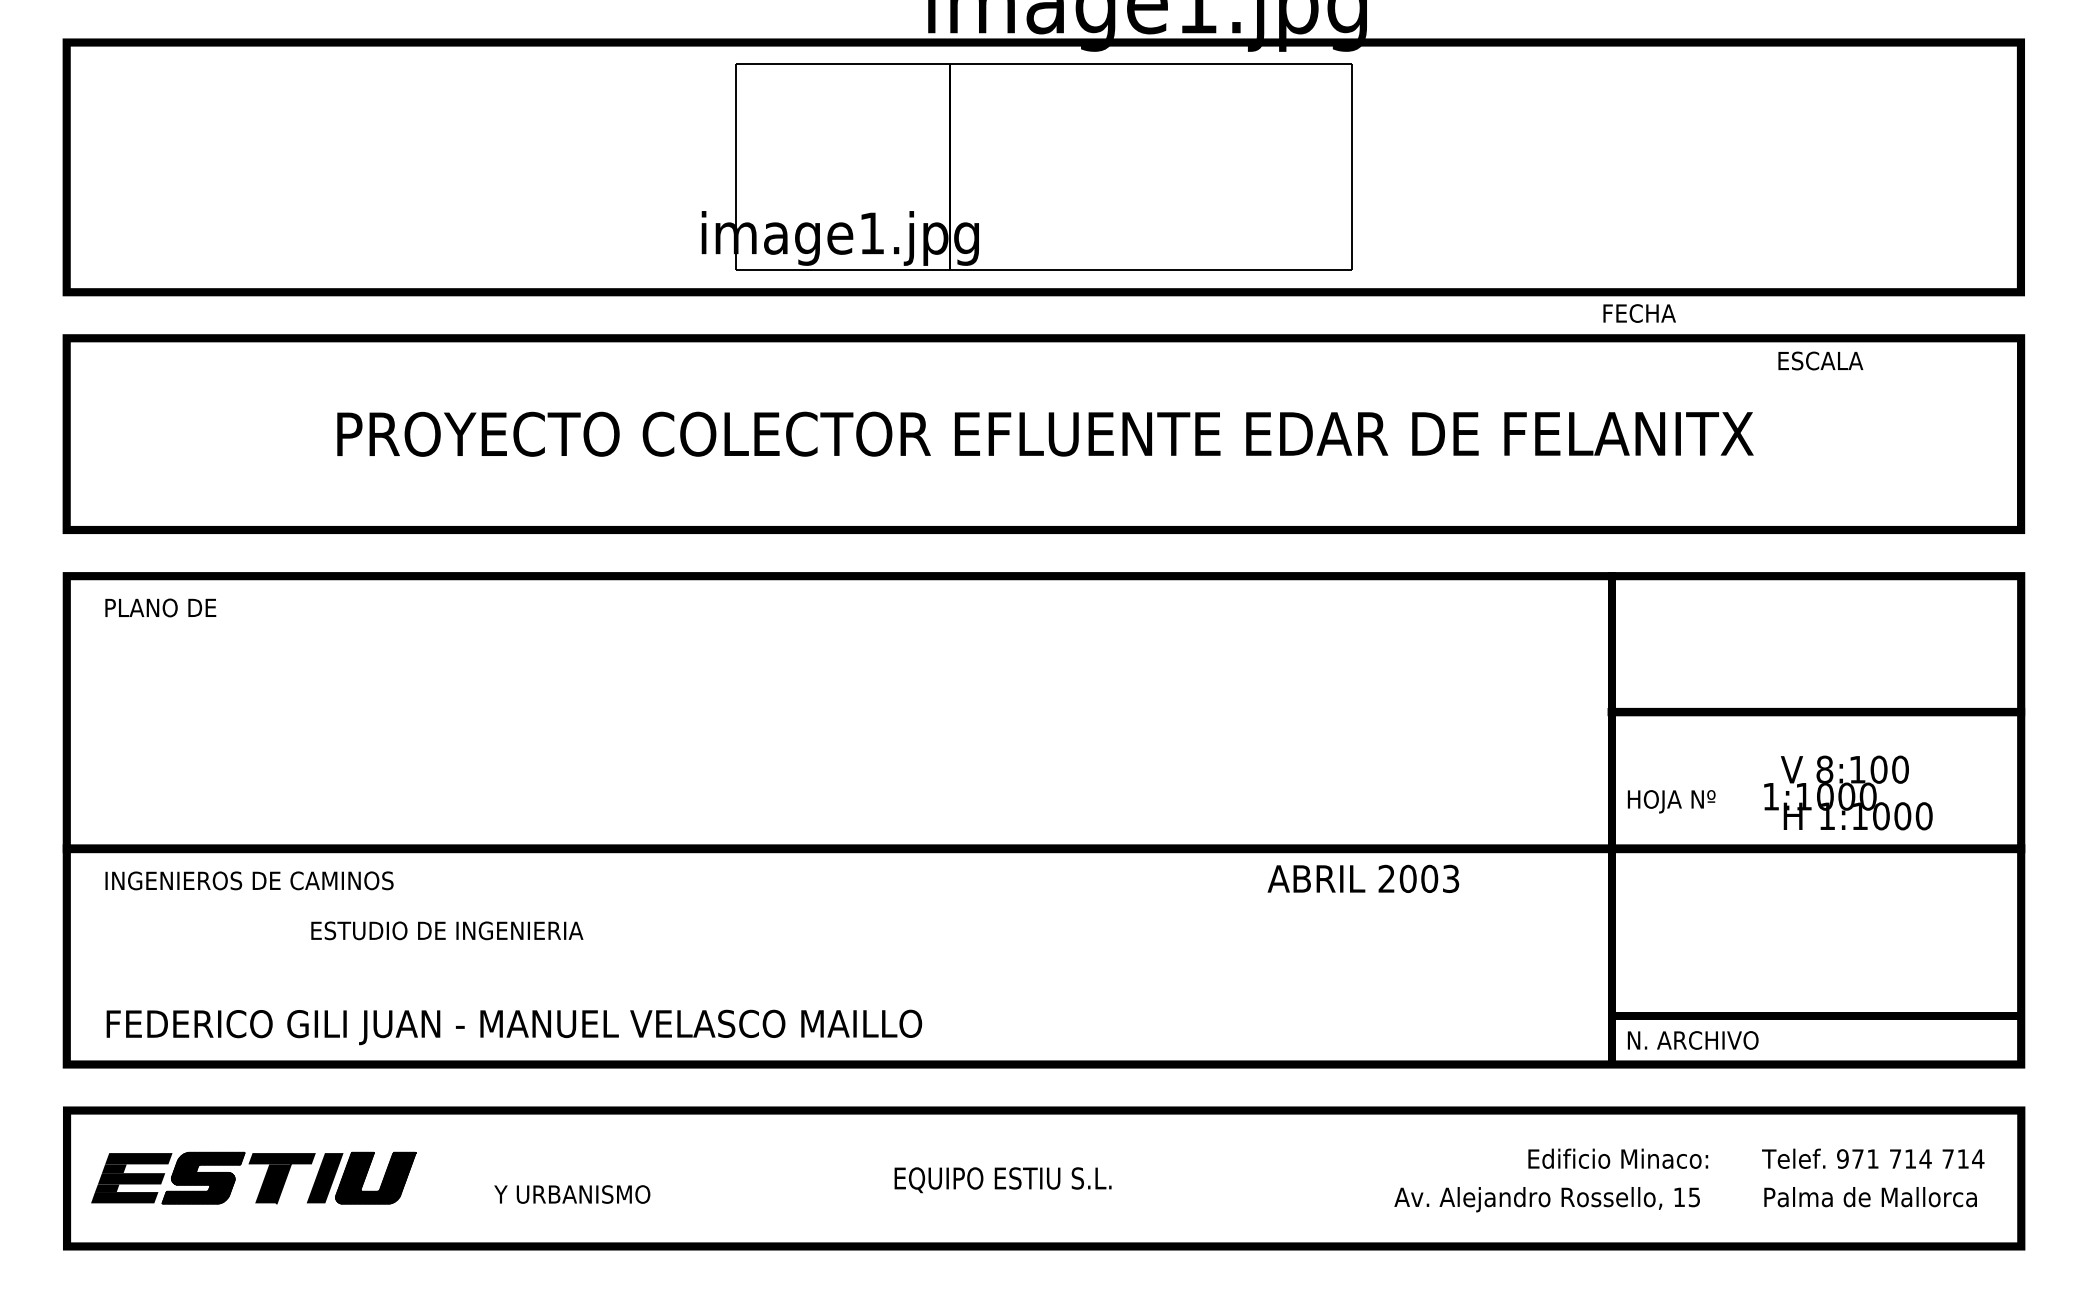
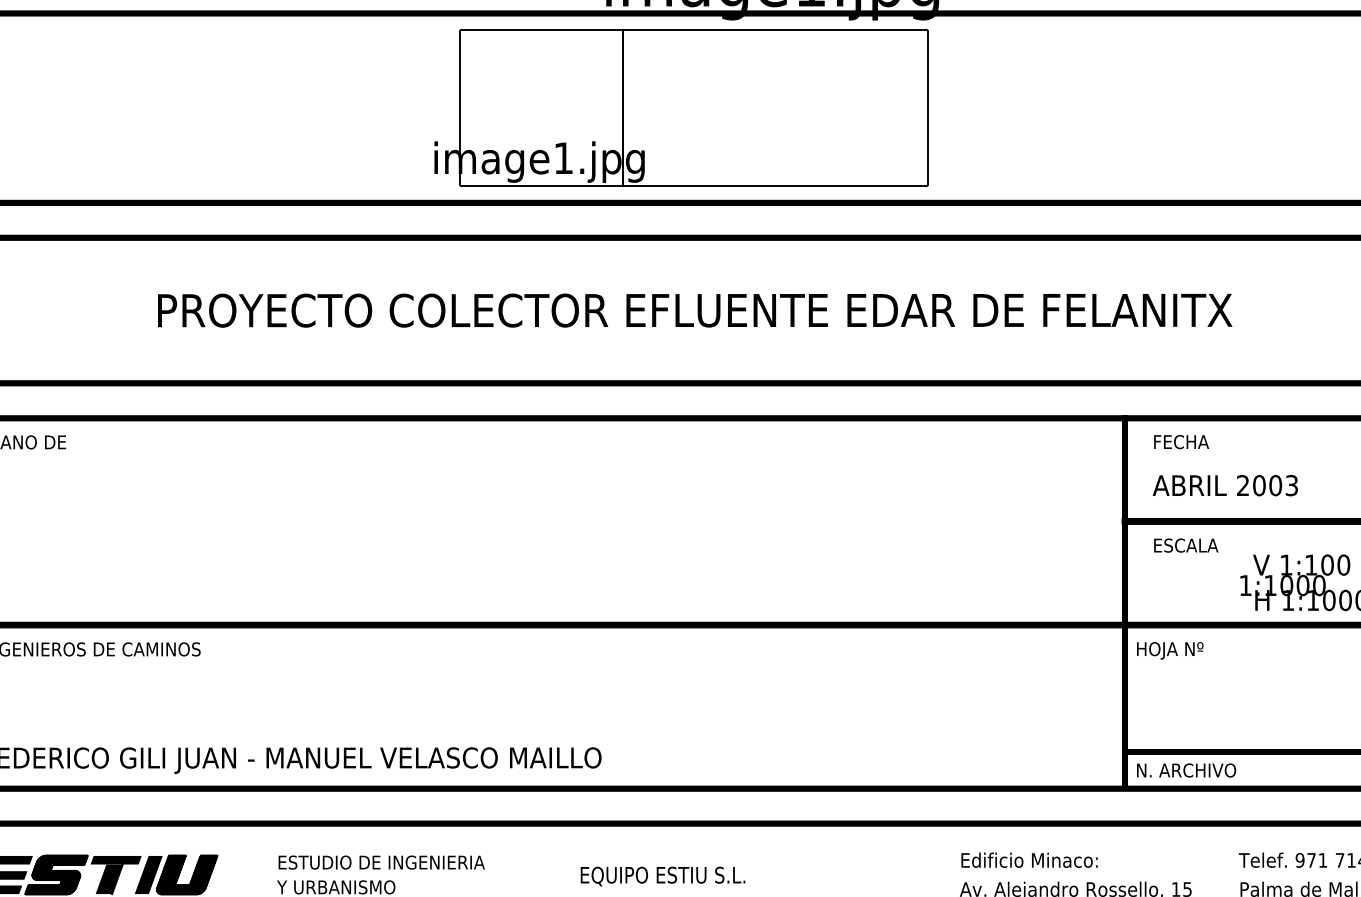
text: (1639, 313) -> (1181, 442), moved
text: (1820, 360) -> (1186, 545), moved
text: (1824, 769) -> (1286, 564), 8:100 -> 1:100
text: (1671, 801) -> (1170, 650), moved
text: (1363, 878) -> (1225, 485), moved
text: (447, 930) -> (381, 862), moved
text: (1618, 1158) -> (1029, 860), moved

